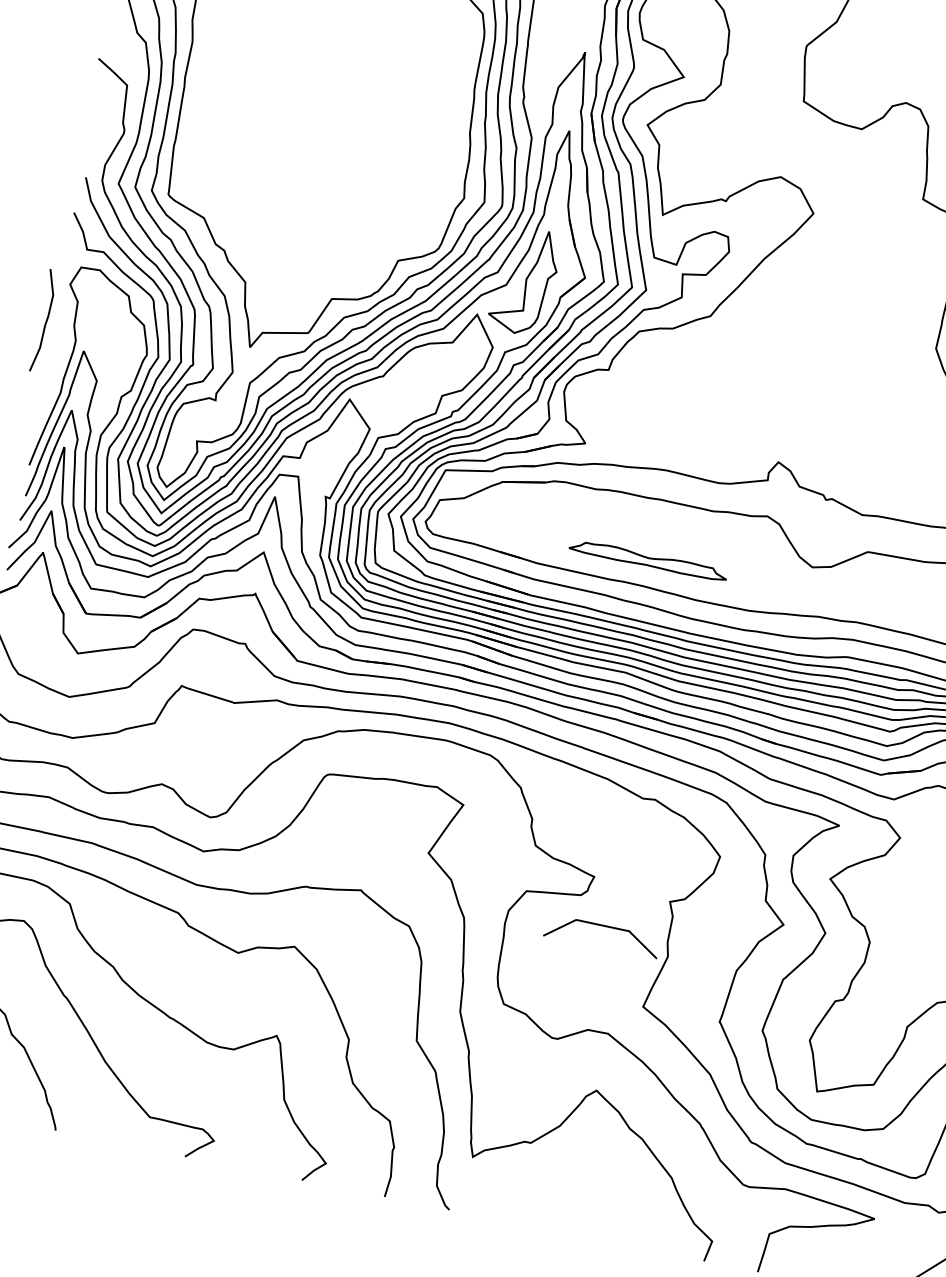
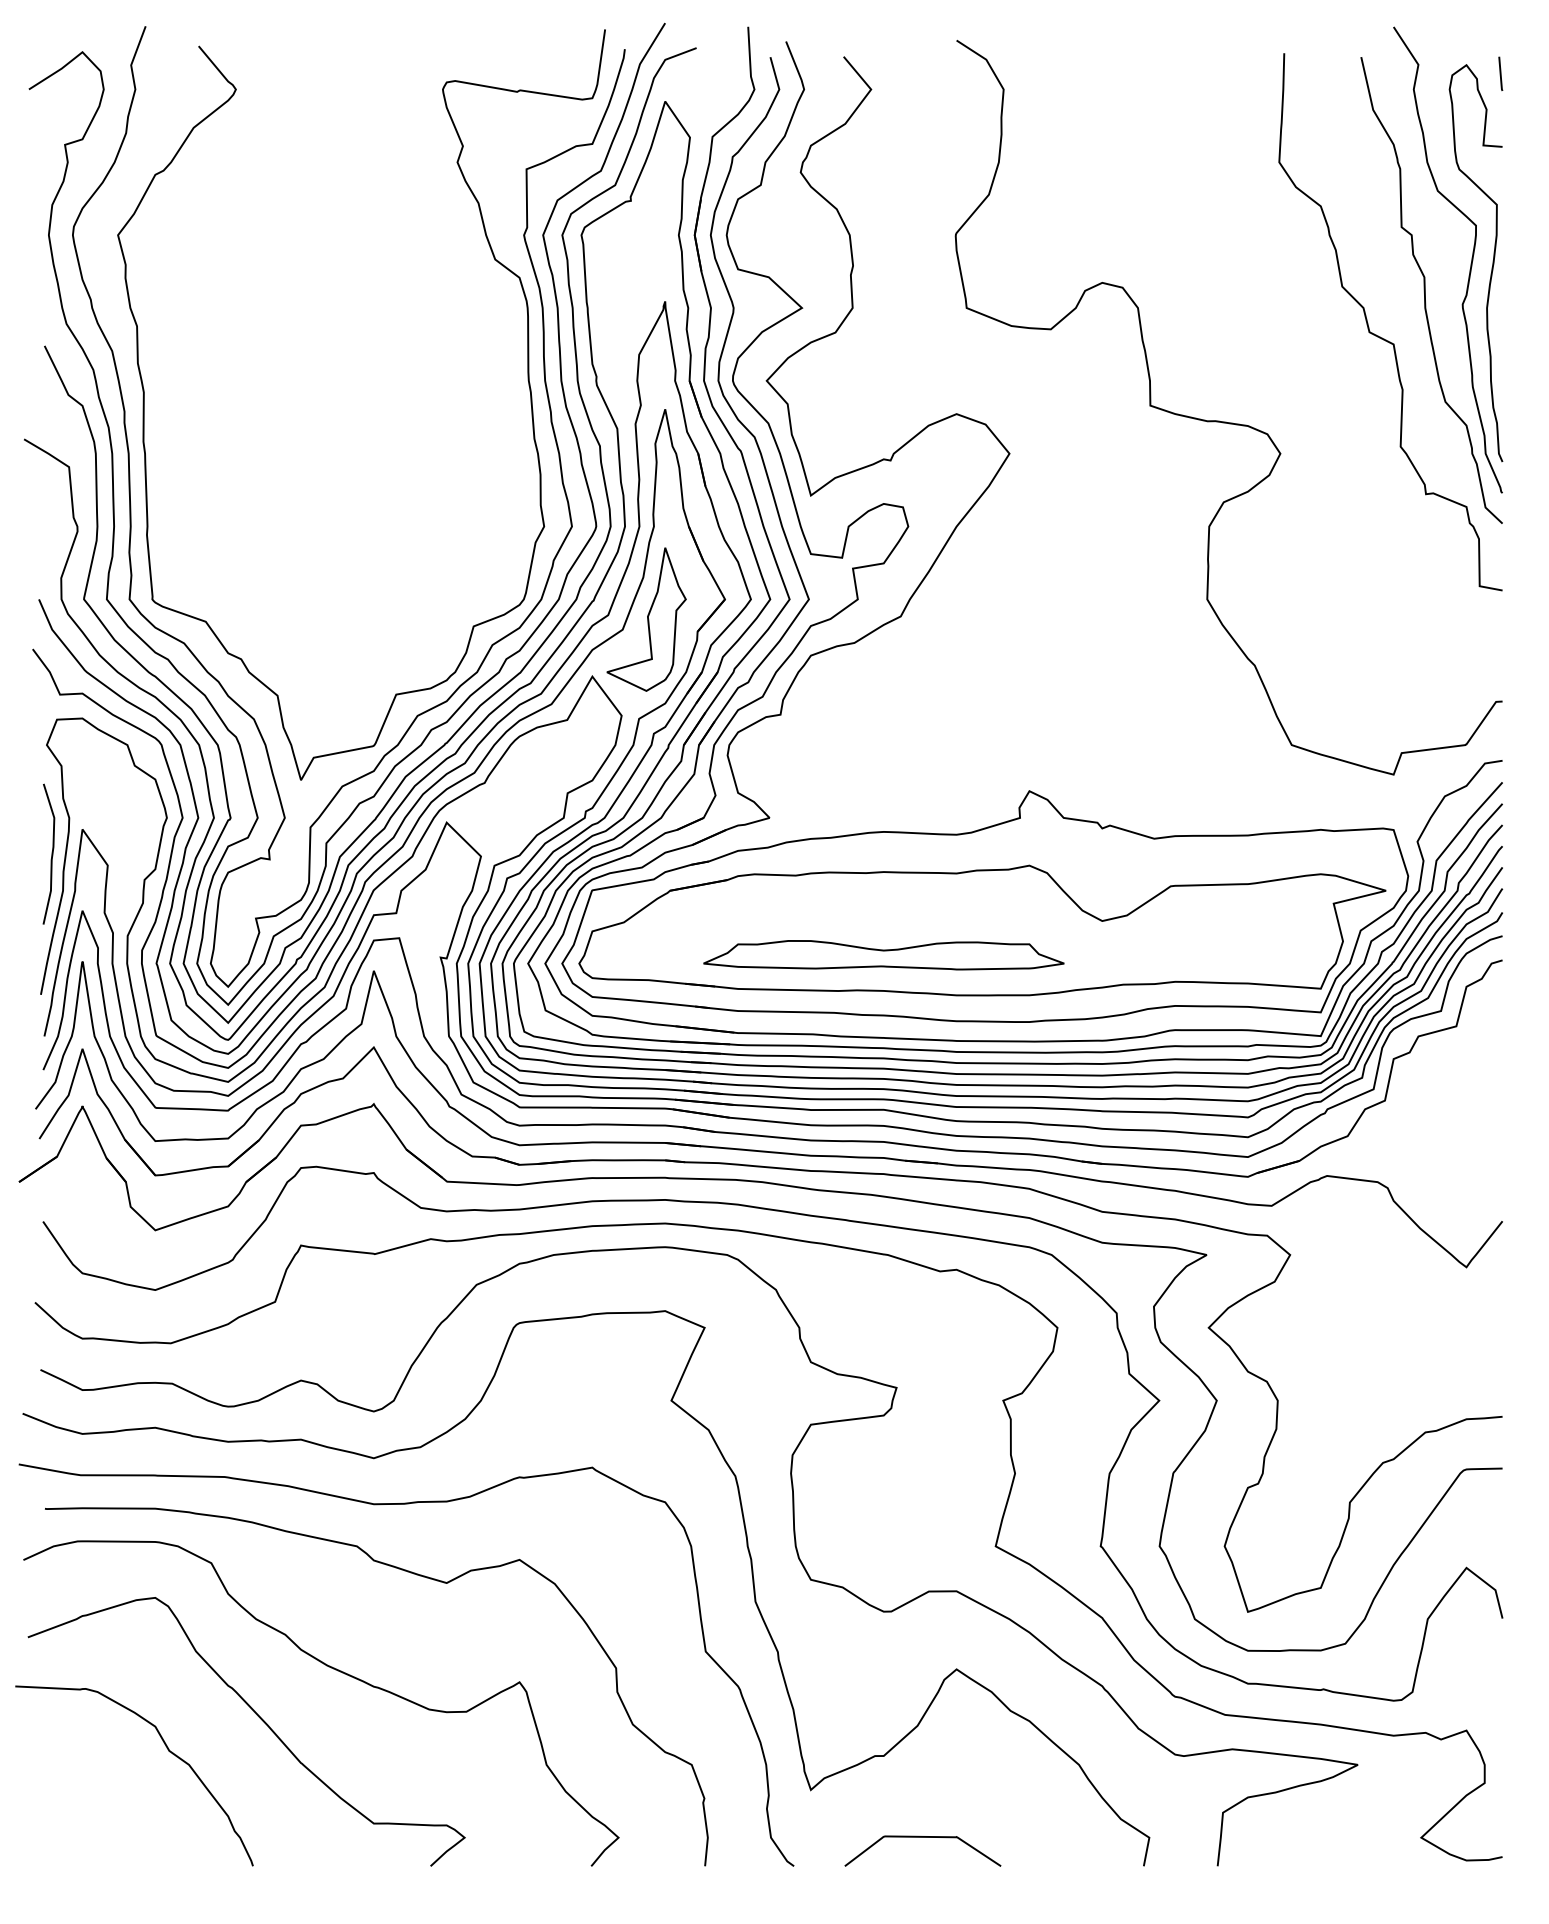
curve: (45, 320) -> (51, 853), moved
part: (648, 560) -> (883, 955), size x1.67
curve: (603, 926) -> (922, 1837), moved

